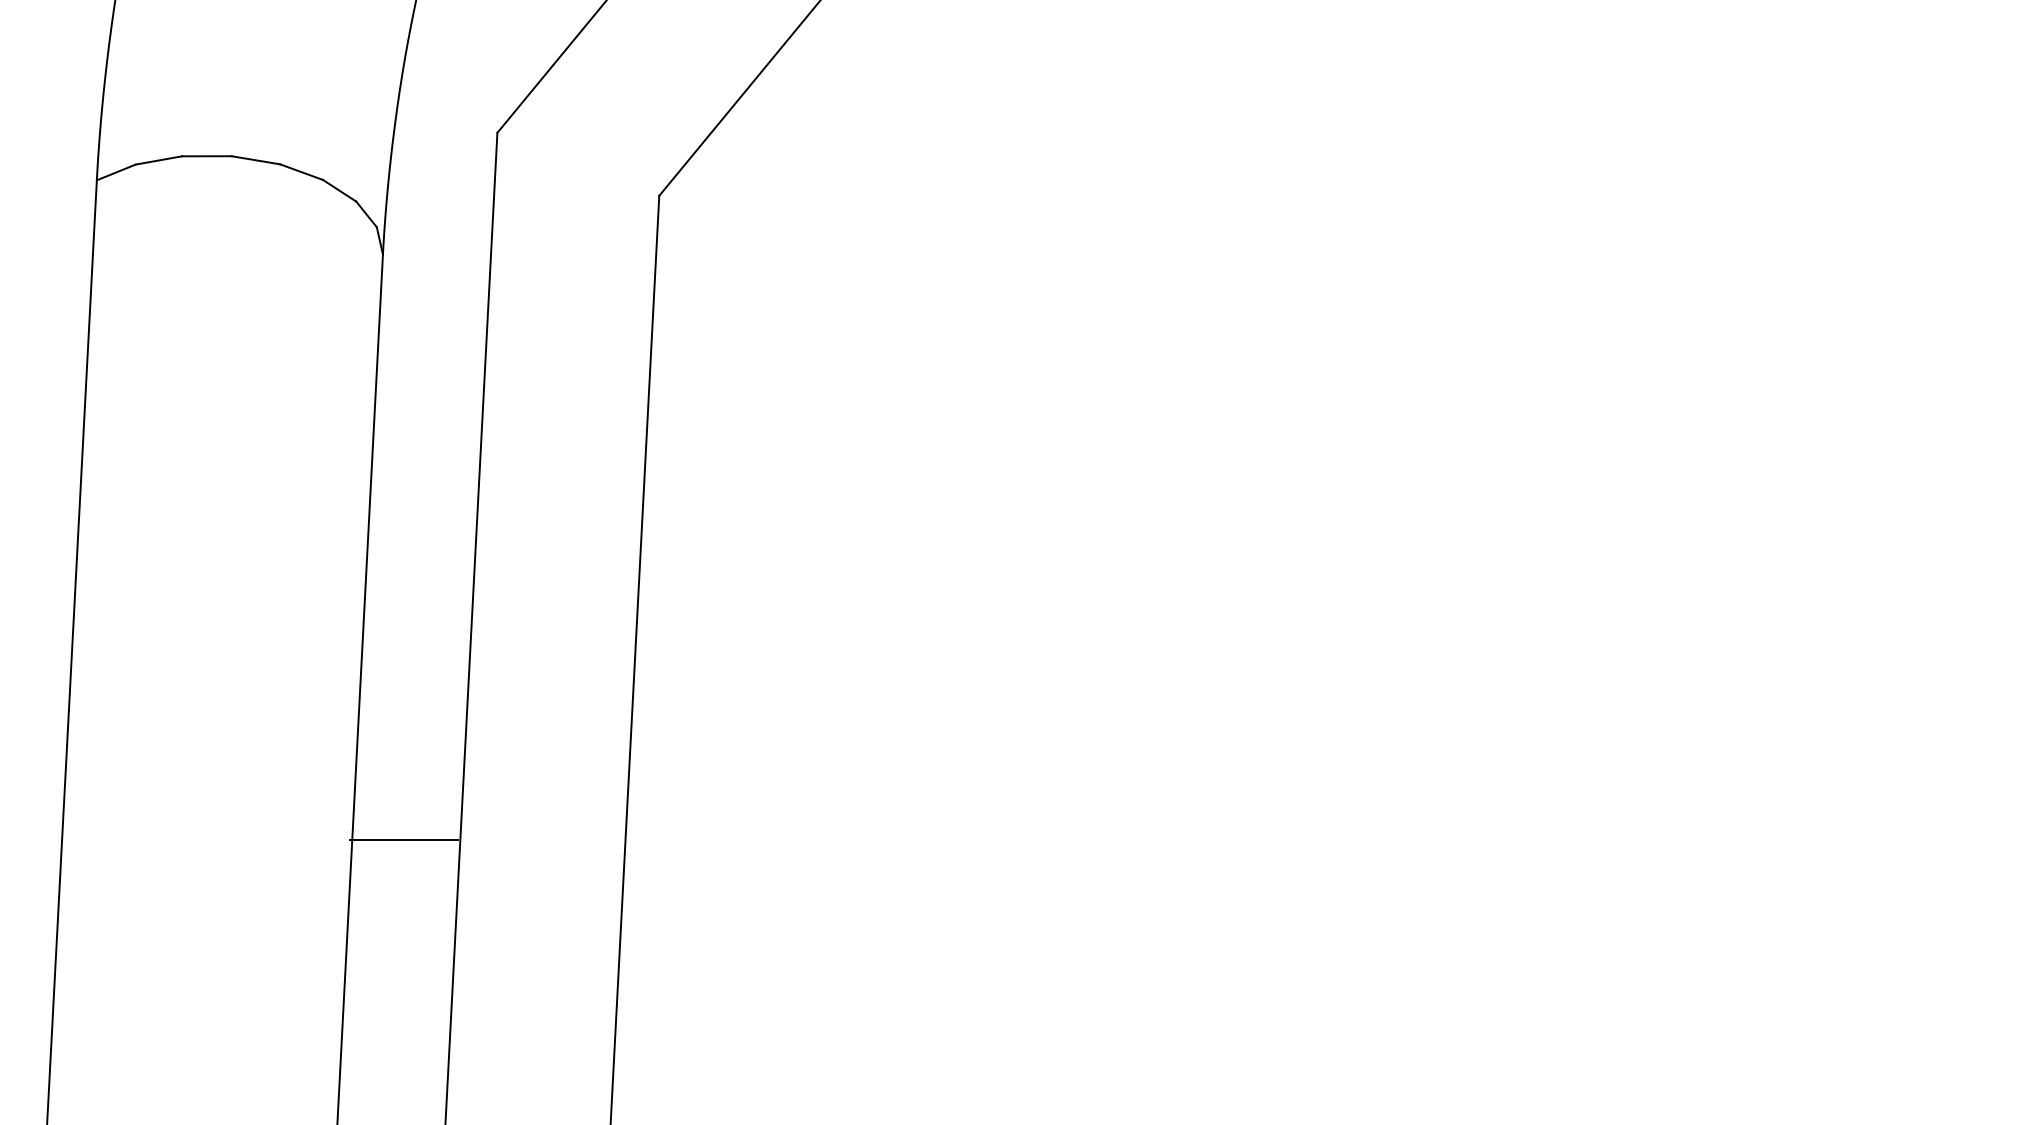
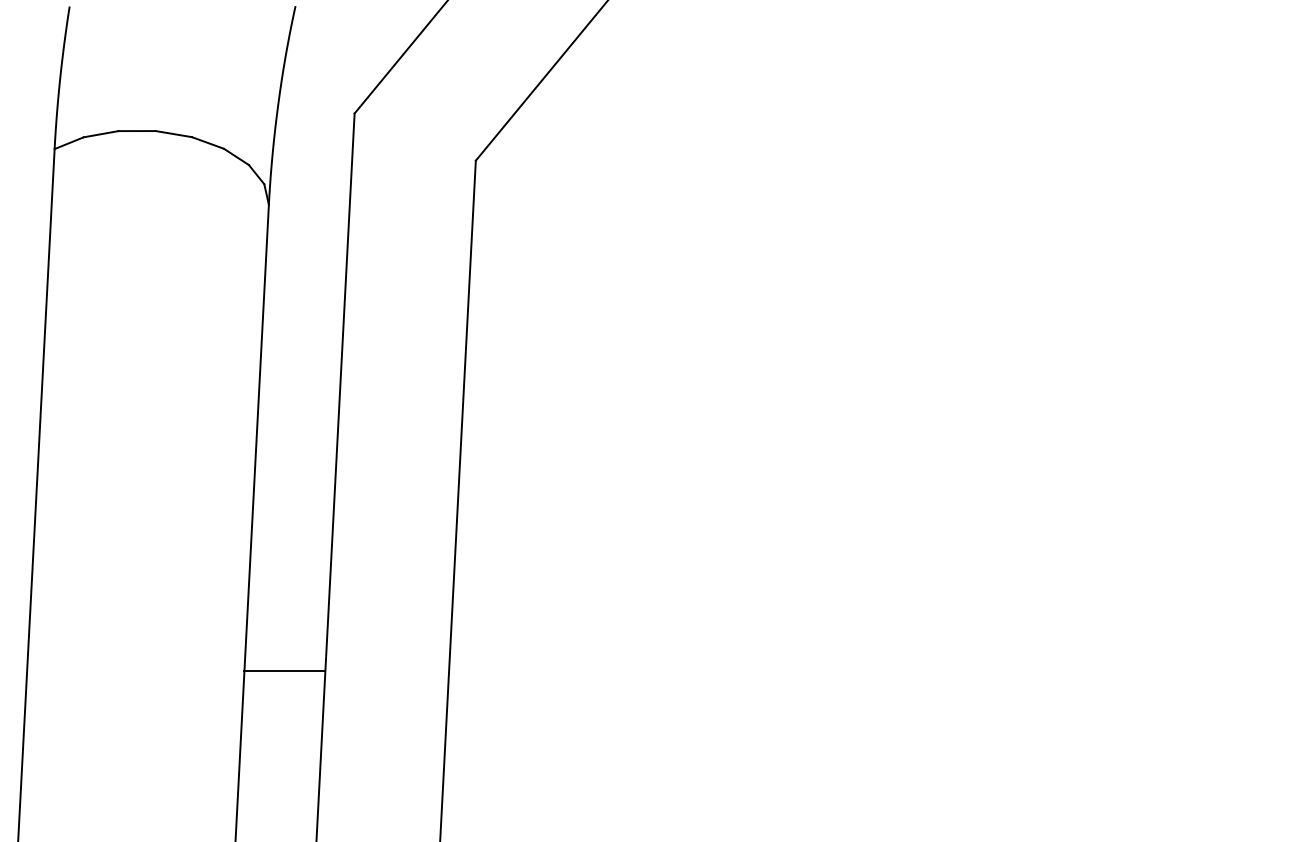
line: (404, 840) -> (285, 671), moved

